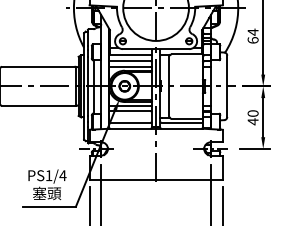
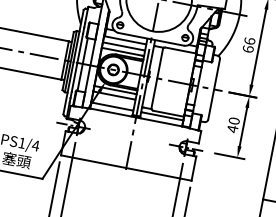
text: (252, 32) -> (249, 41), 64 -> 66

